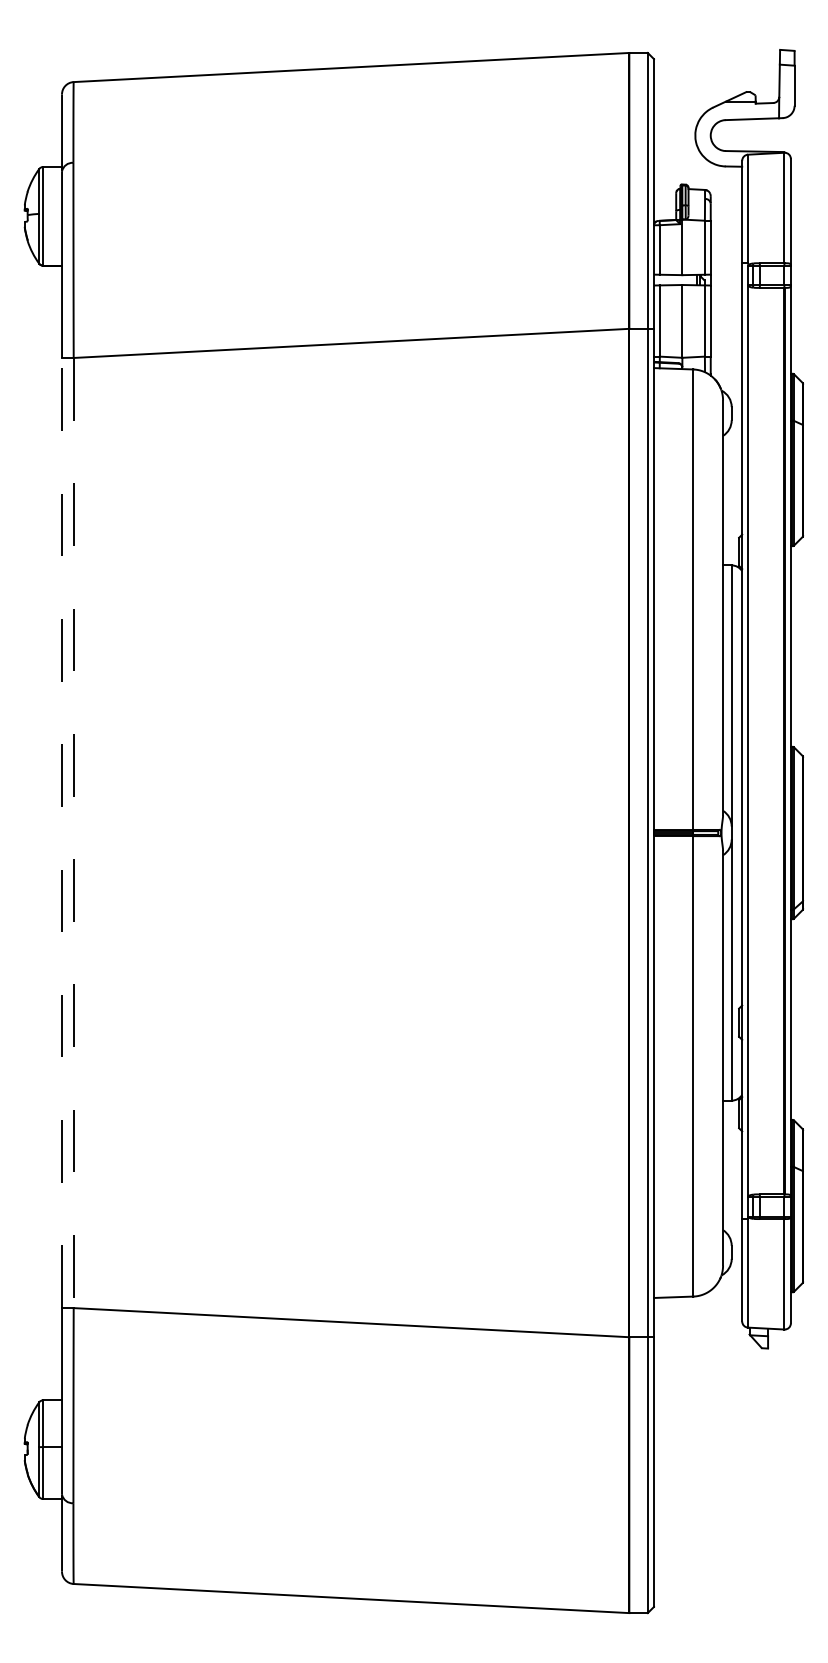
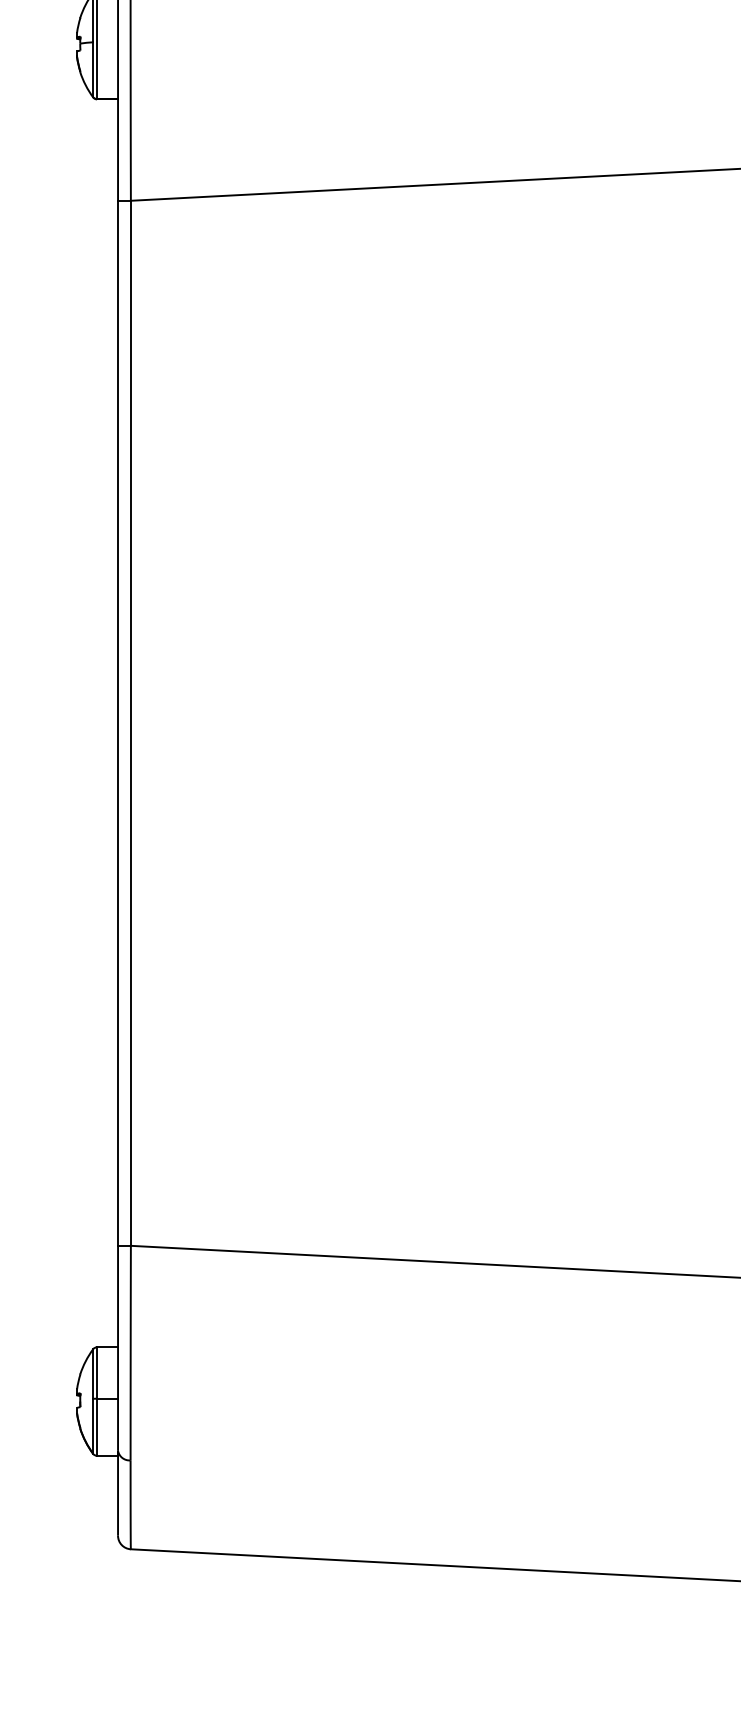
line: (62, 832) -> (118, 722), dashed -> solid
line: (73, 833) -> (130, 723), dashed -> solid

